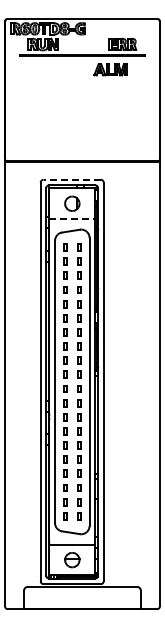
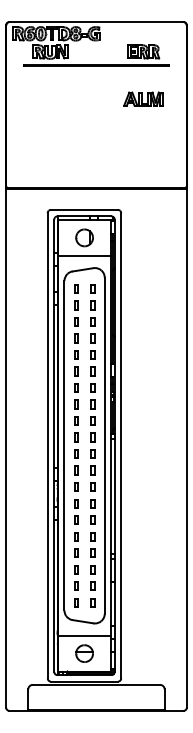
part: (110, 69) -> (143, 98), moved
line: (72, 179) -> (84, 209), dashed -> solid
line: (72, 219) -> (84, 256), dashed -> solid

